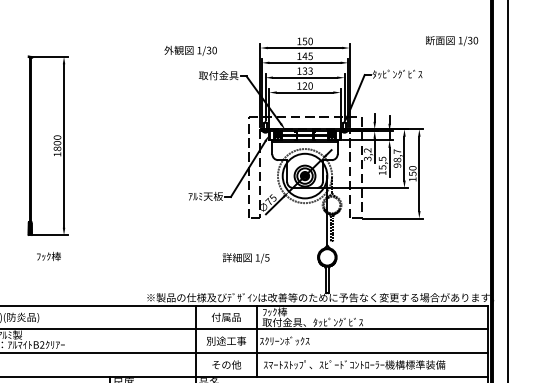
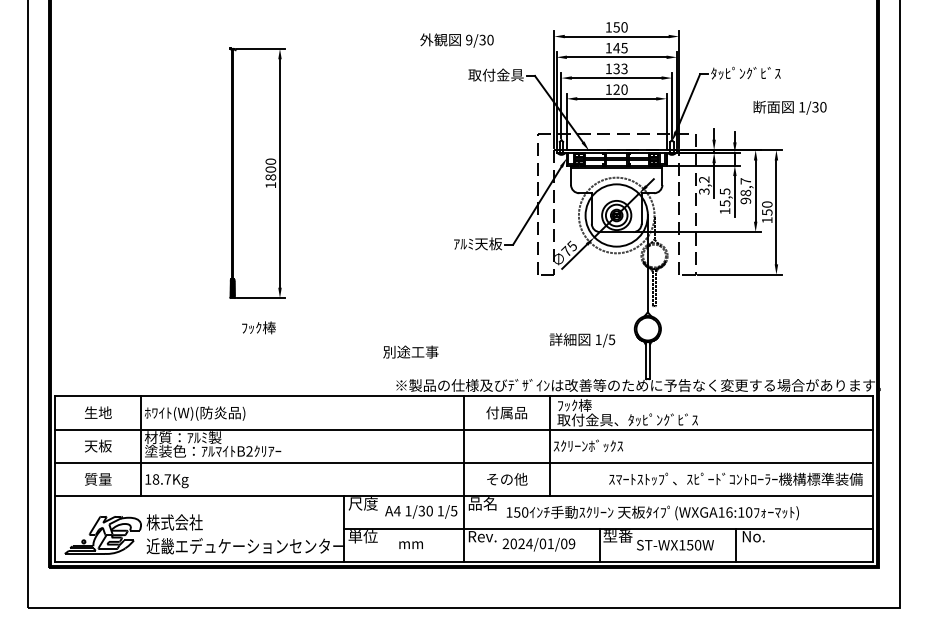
text: (451, 40) -> (789, 107), moved
text: (199, 50) -> (469, 39), 1/30 -> 9/30
text: (246, 258) -> (582, 340), moved
text: (226, 340) -> (410, 351), moved
text: (354, 364) -> (735, 478), moved

